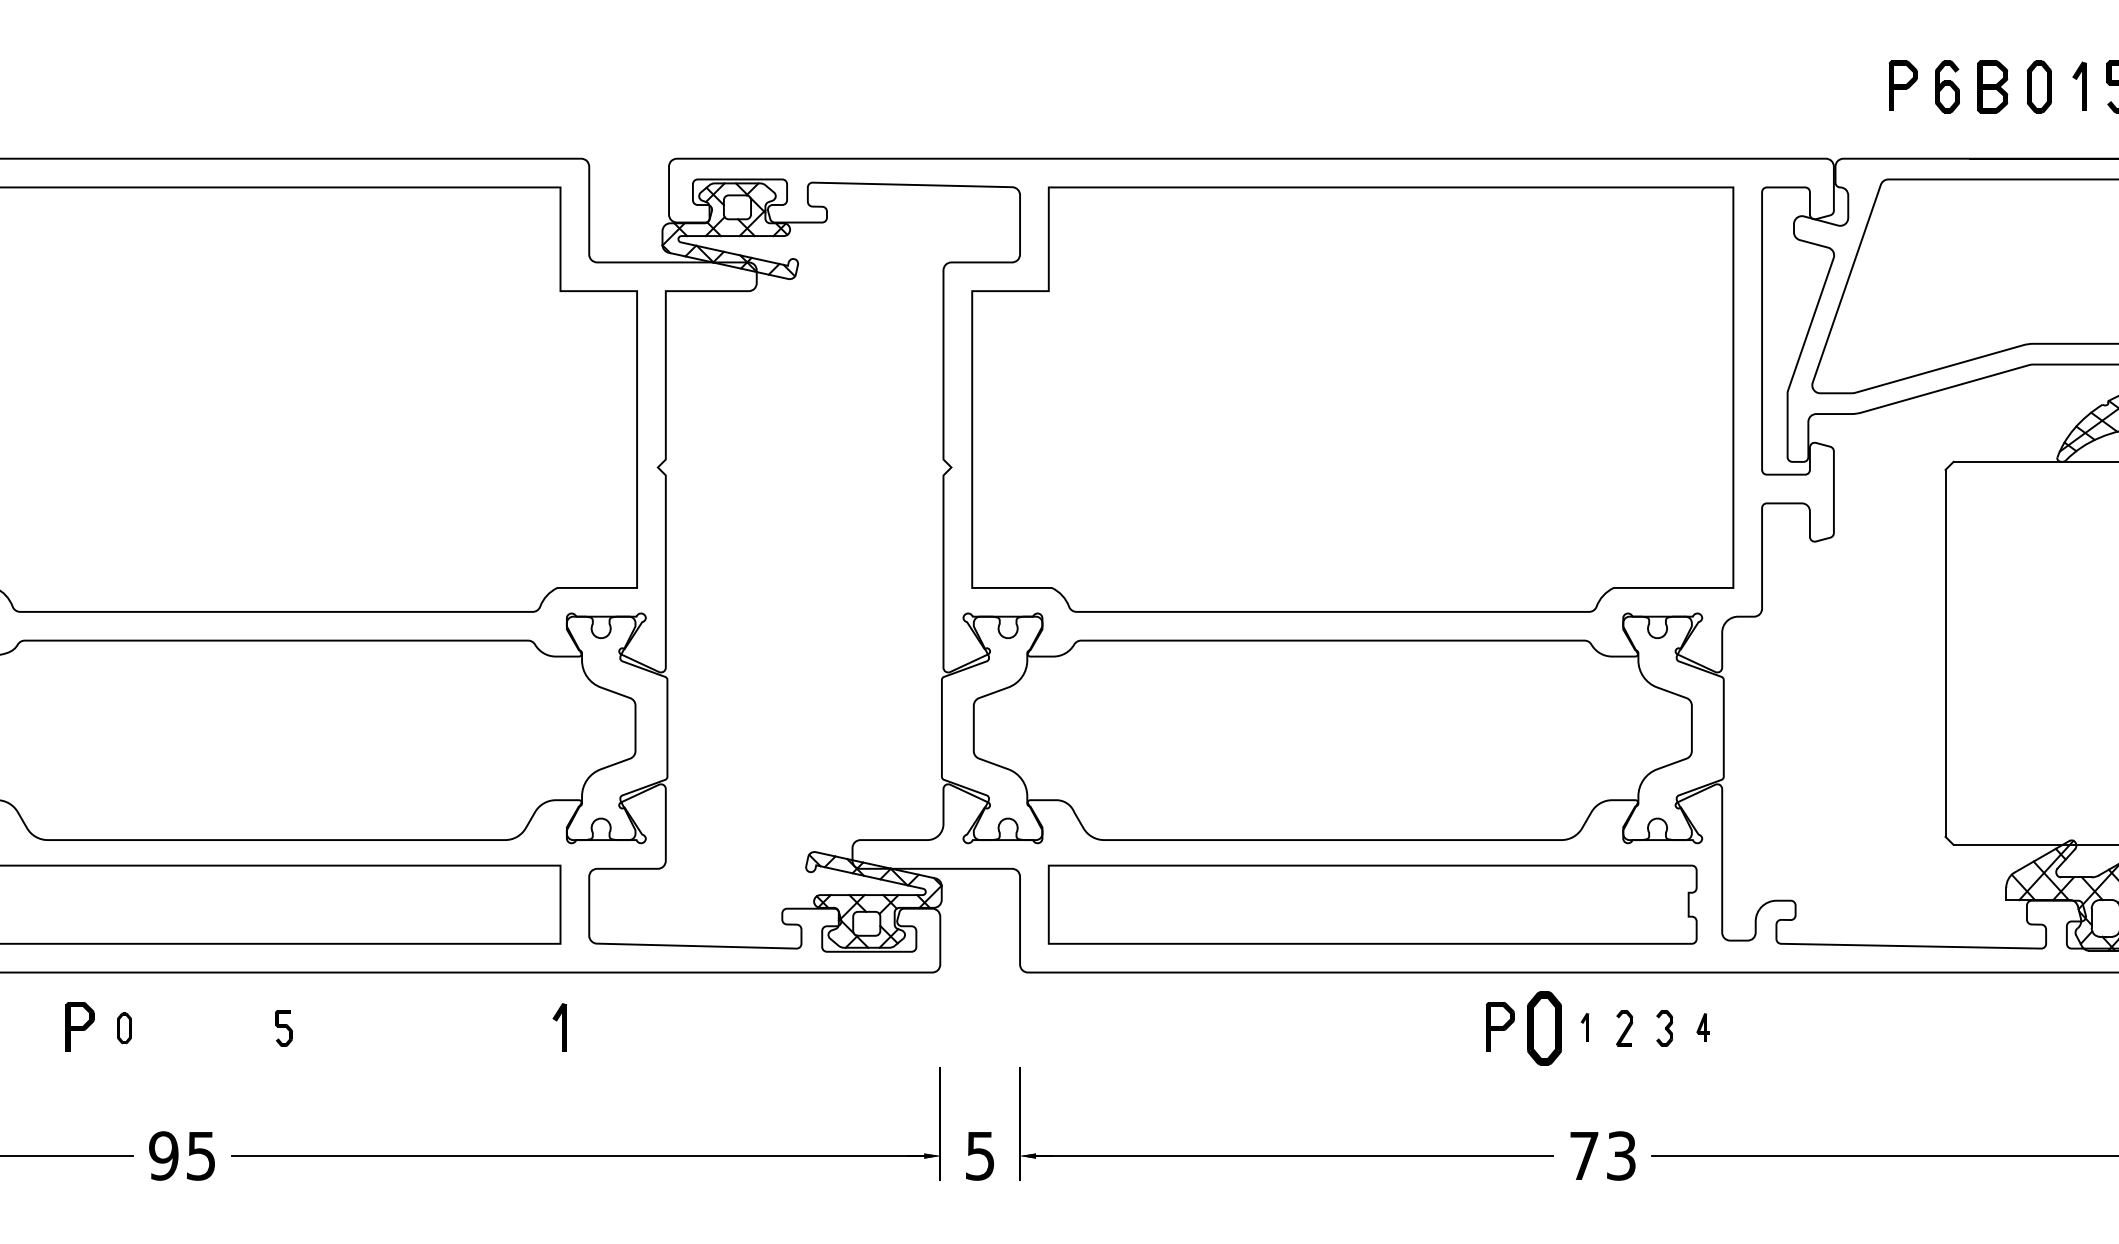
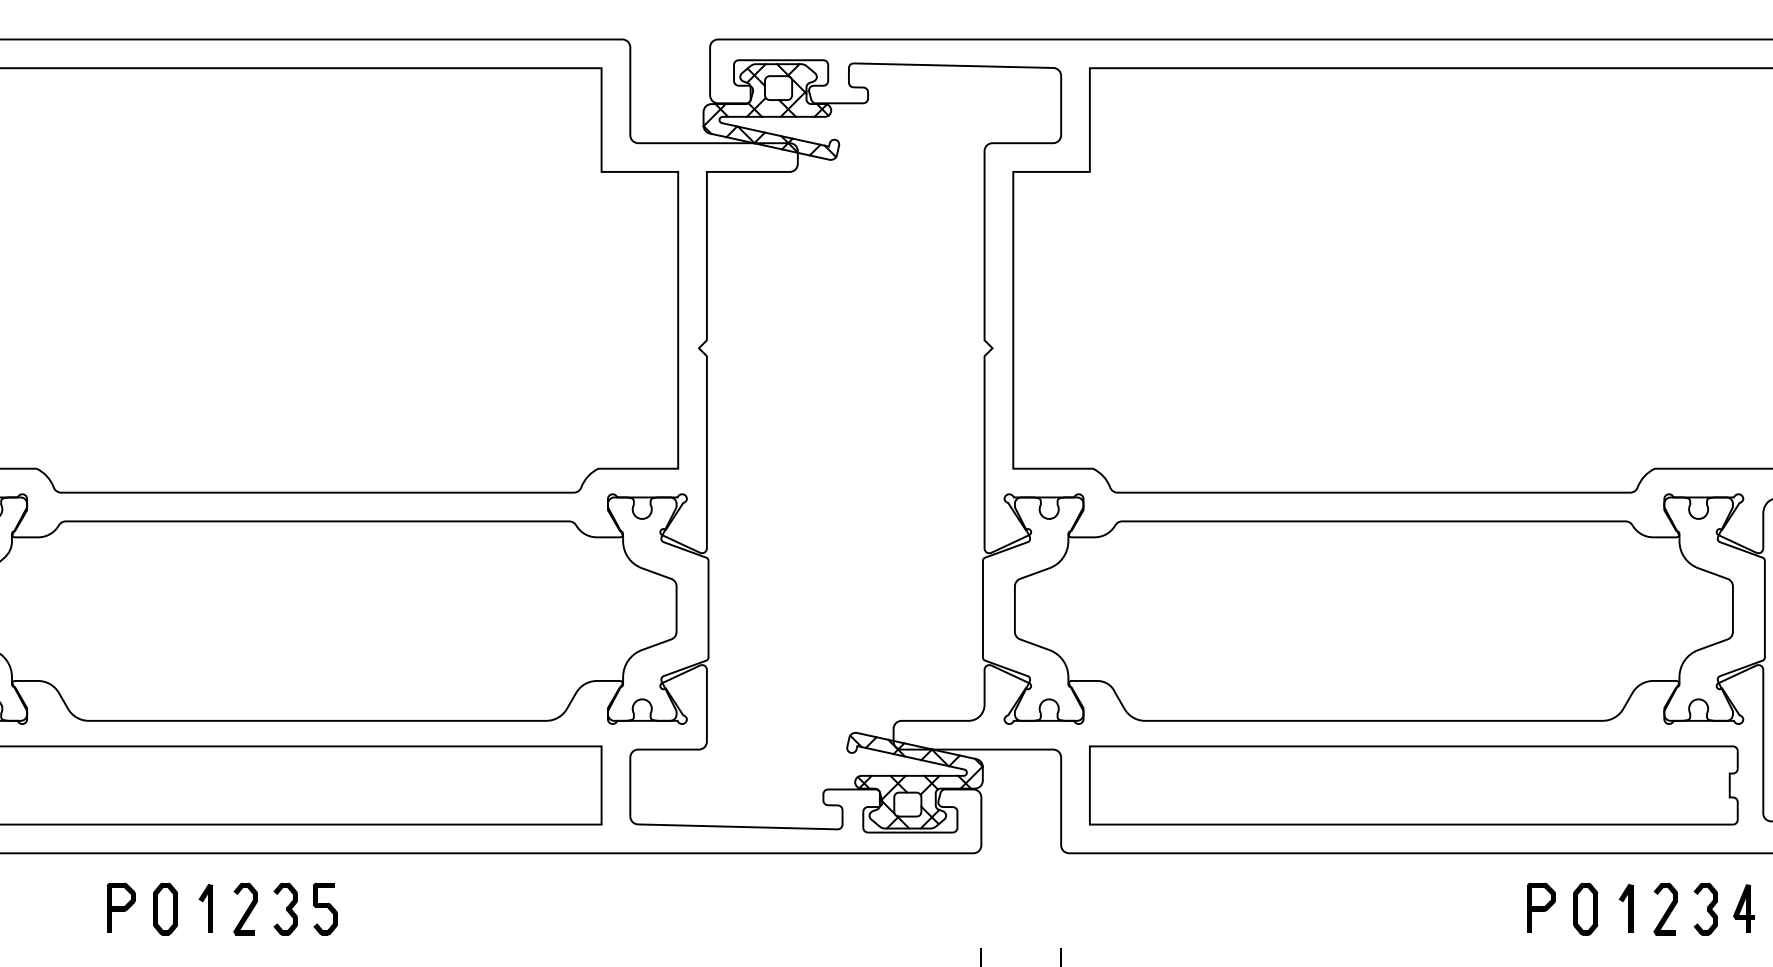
part: (559, 1027) -> (205, 908), moved
part: (1584, 1027) -> (1625, 908), size x1.67
part: (1702, 1027) -> (1743, 908), size x1.67
part: (124, 1028) -> (165, 909), size x1.67
part: (204, 1028) -> (245, 909), added
part: (244, 1028) -> (285, 909), added
part: (283, 1028) -> (324, 909), size x1.43
part: (1544, 1028) -> (1585, 909), size x0.71
part: (1624, 1028) -> (1665, 909), size x1.43
part: (1664, 1028) -> (1705, 909), size x1.43

